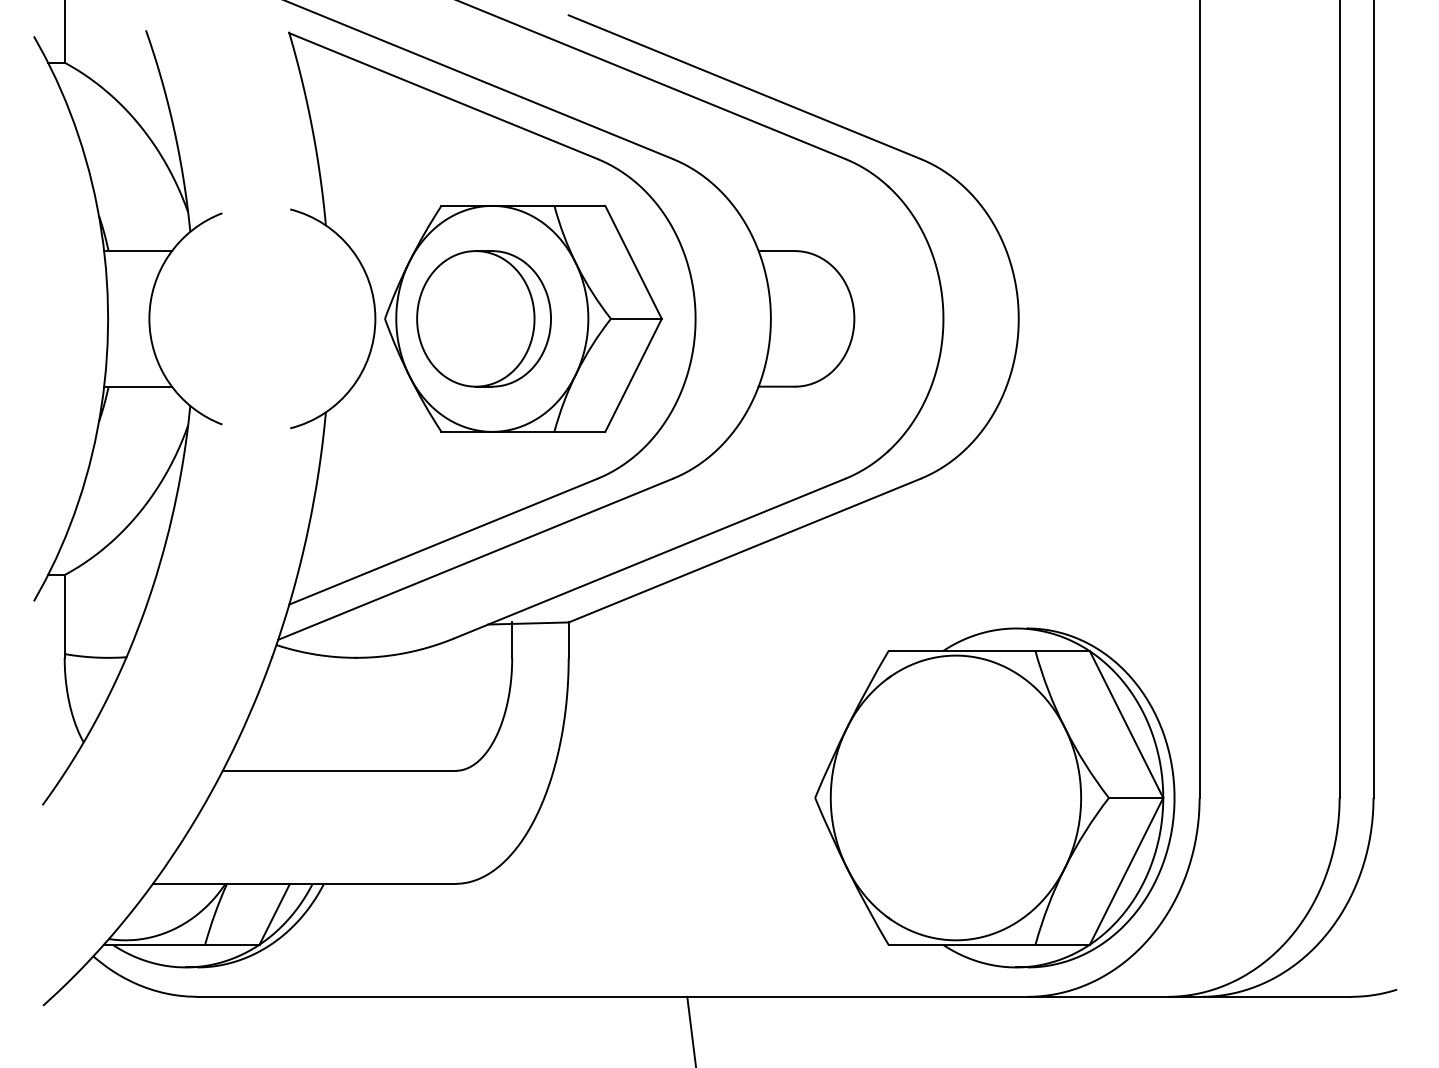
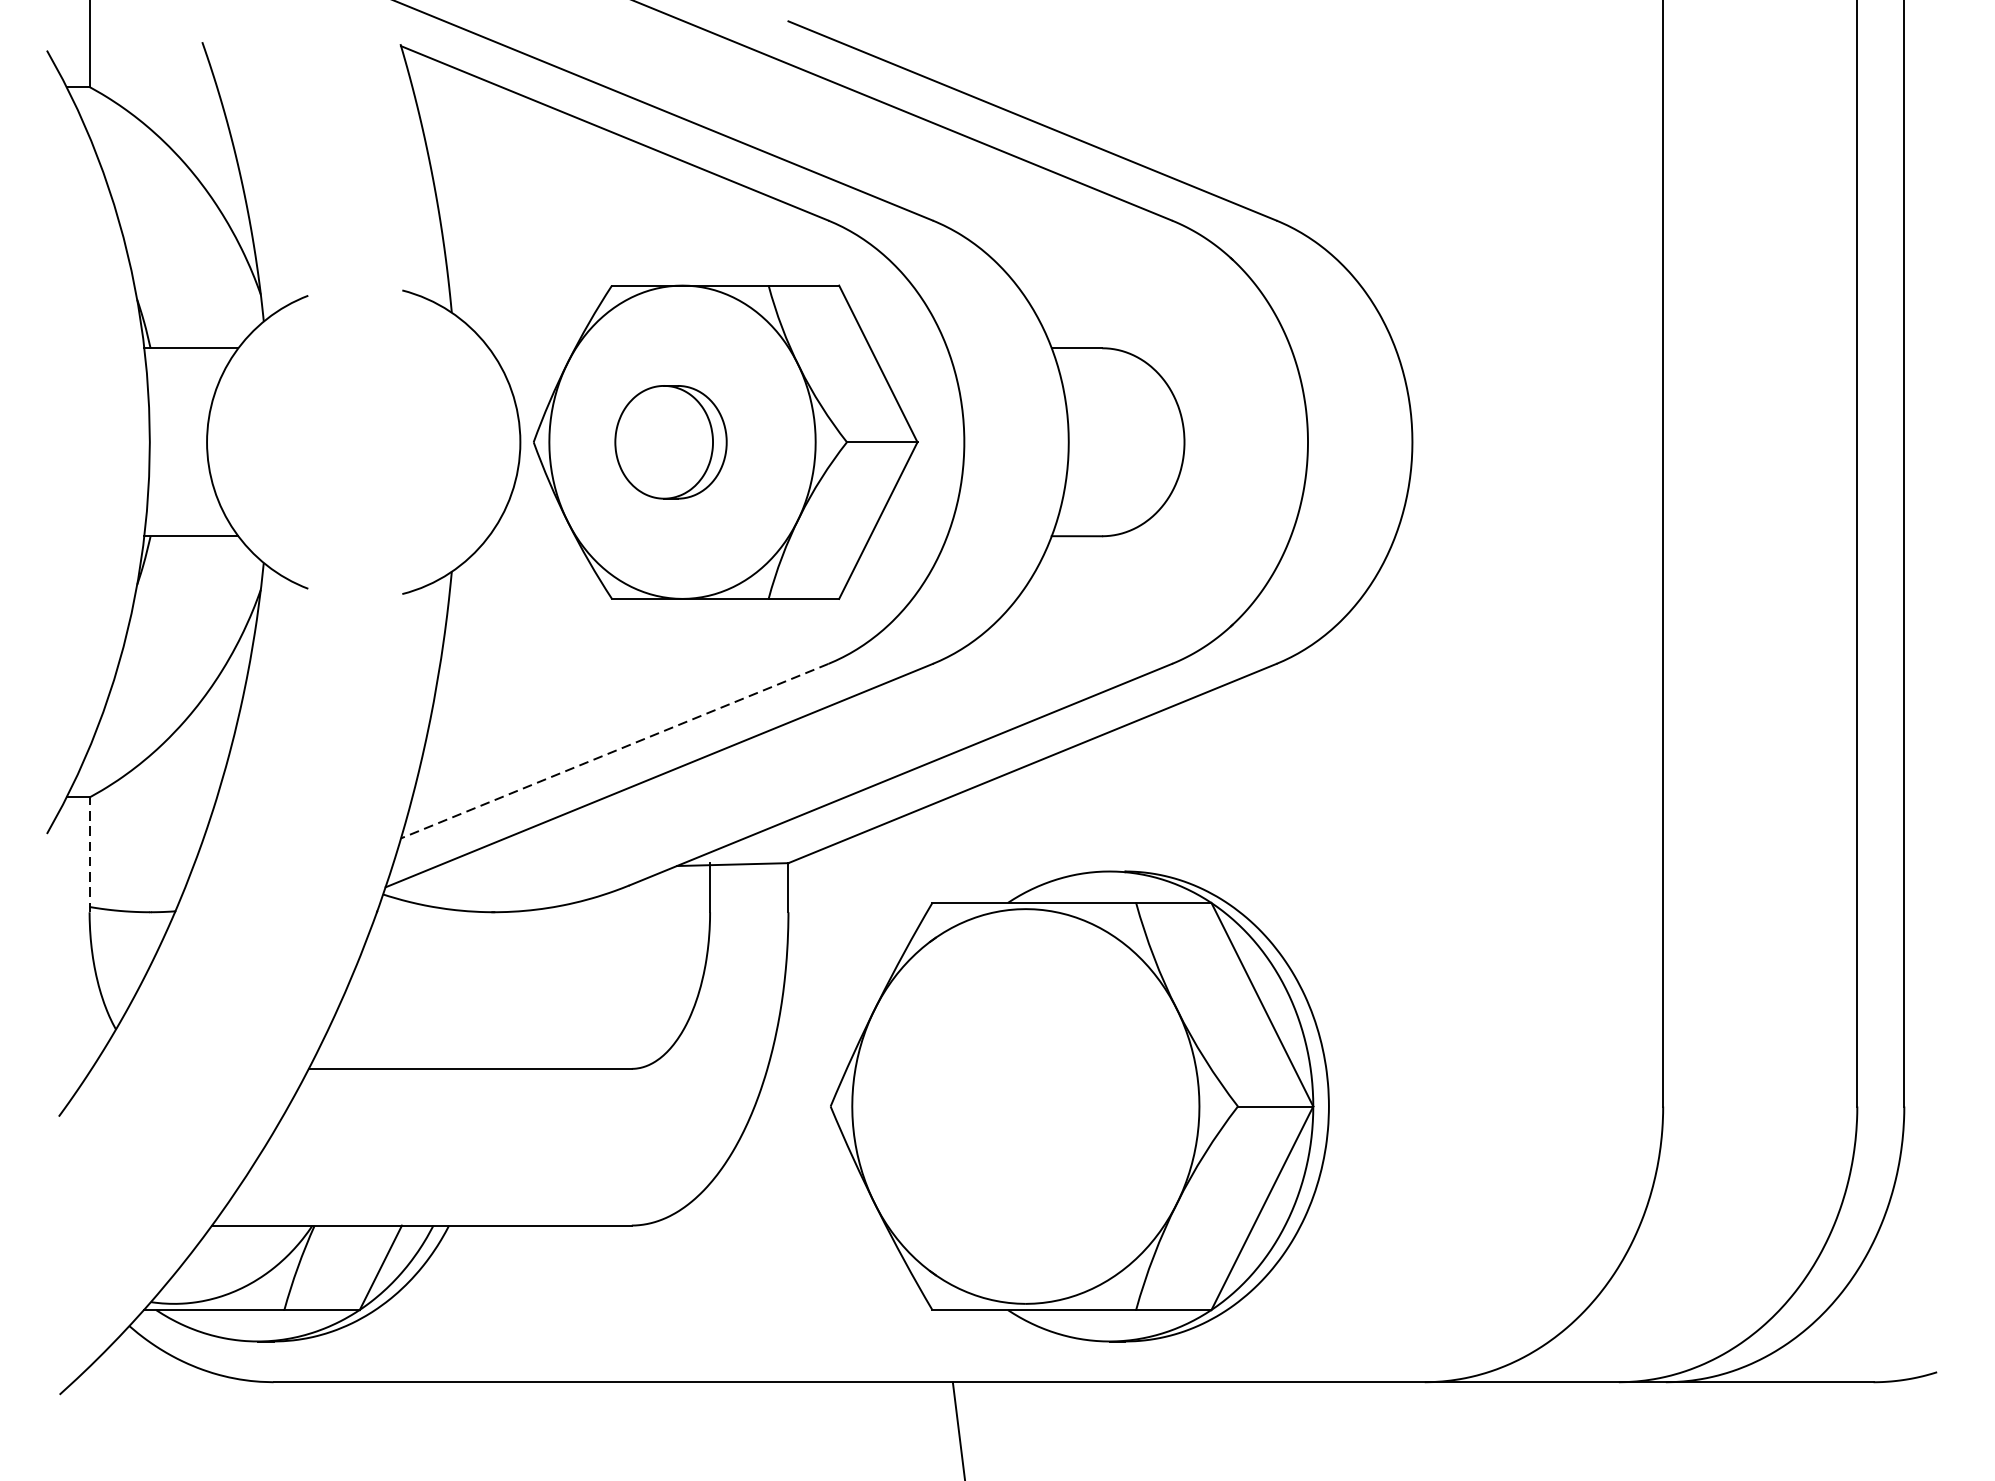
part: (483, 318) -> (670, 441), size x0.6
line: (442, 541) -> (613, 750), solid -> dashed
line: (64, 615) -> (89, 853), solid -> dashed
part: (994, 797) -> (1079, 1105), moved

